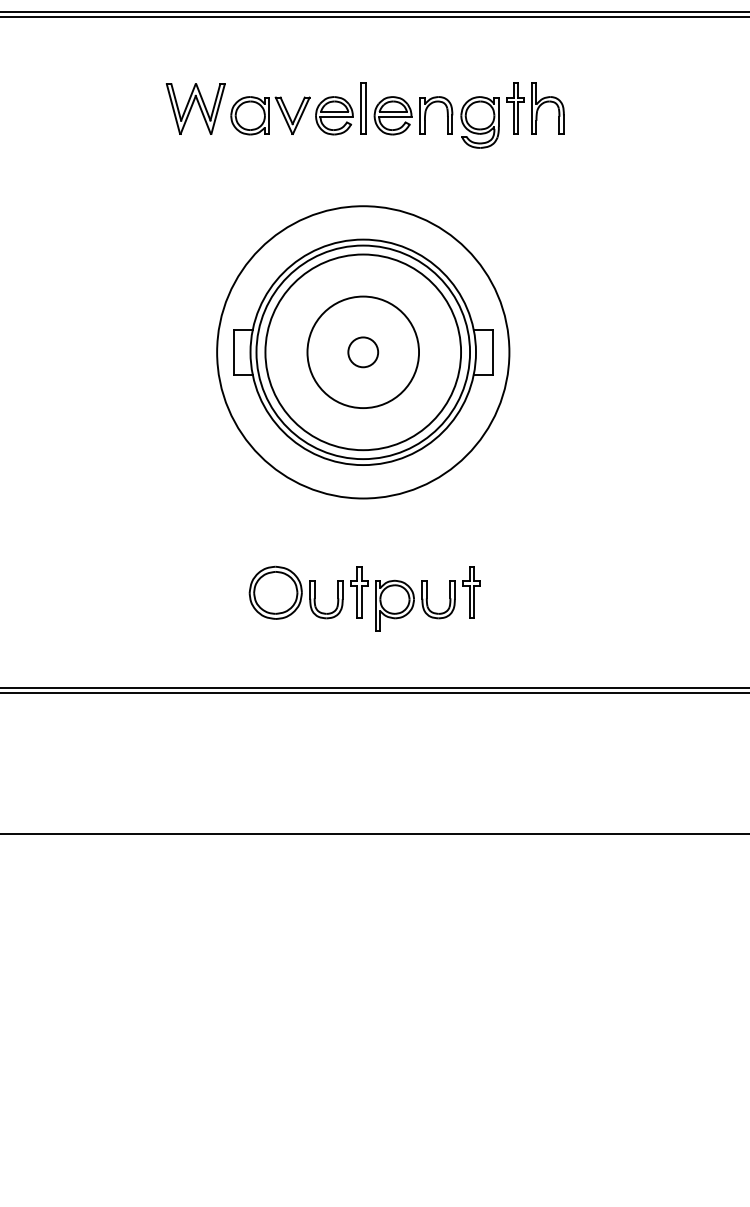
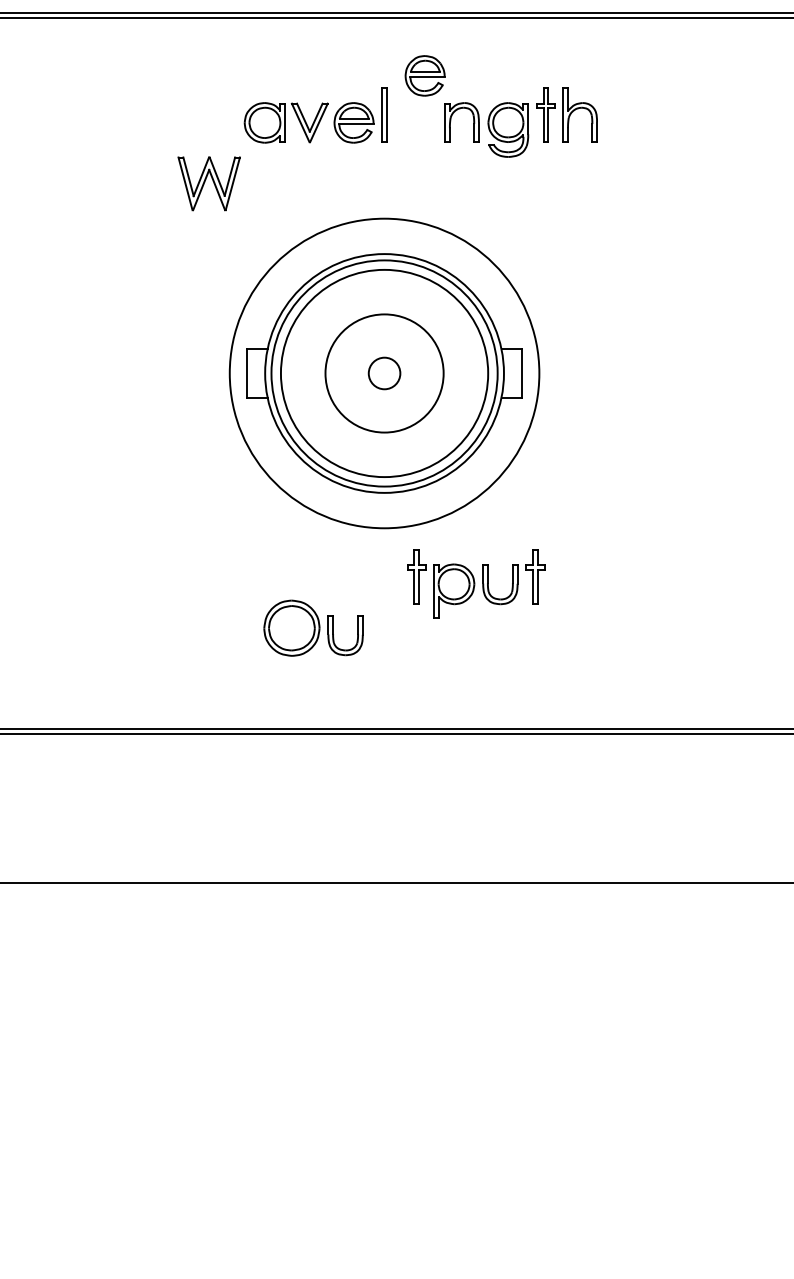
part: (195, 108) -> (208, 183), moved
part: (392, 115) -> (424, 75), moved
part: (416, 598) -> (476, 583), moved

